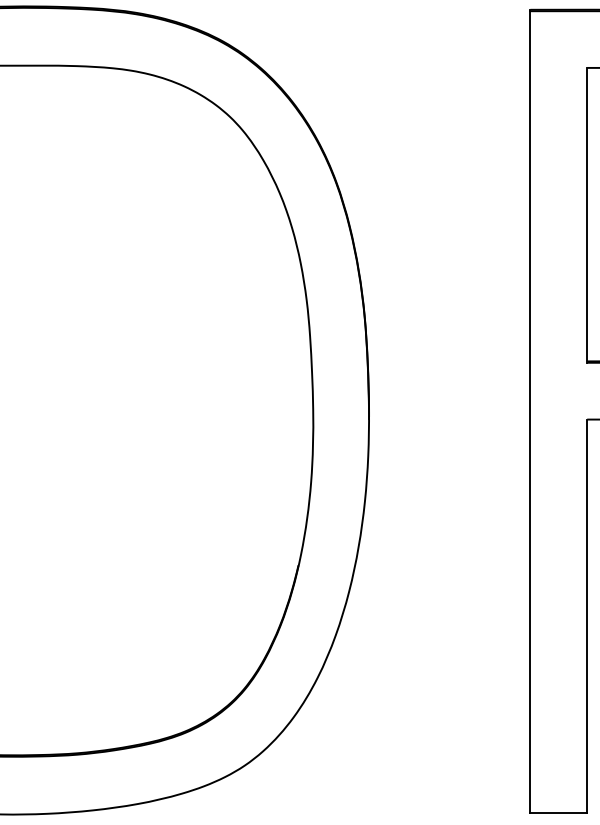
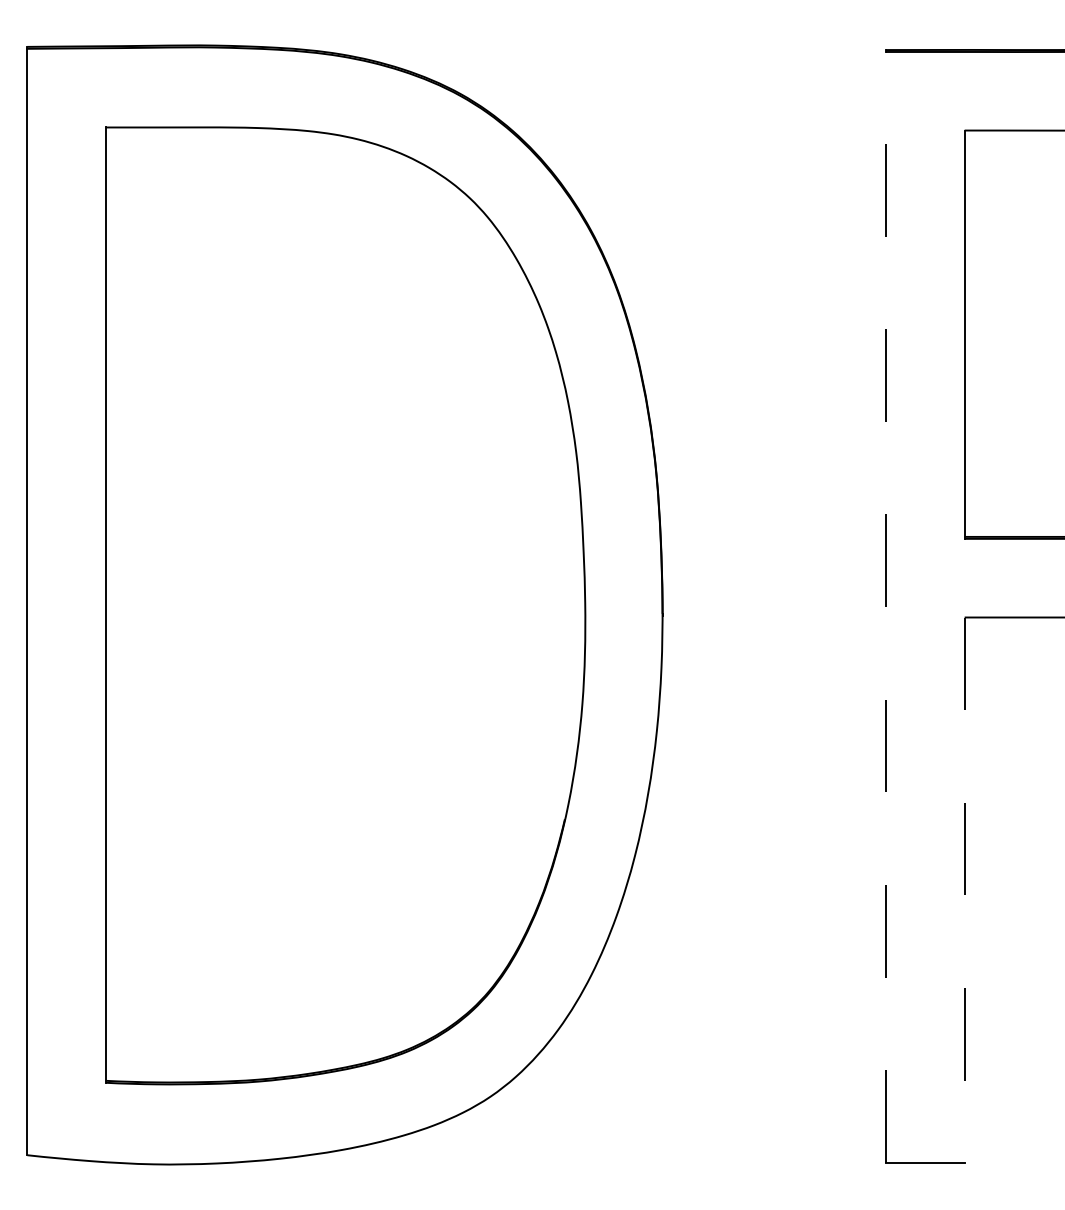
line: (530, 411) -> (886, 606), solid -> dashed
line: (587, 616) -> (964, 890), solid -> dashed

